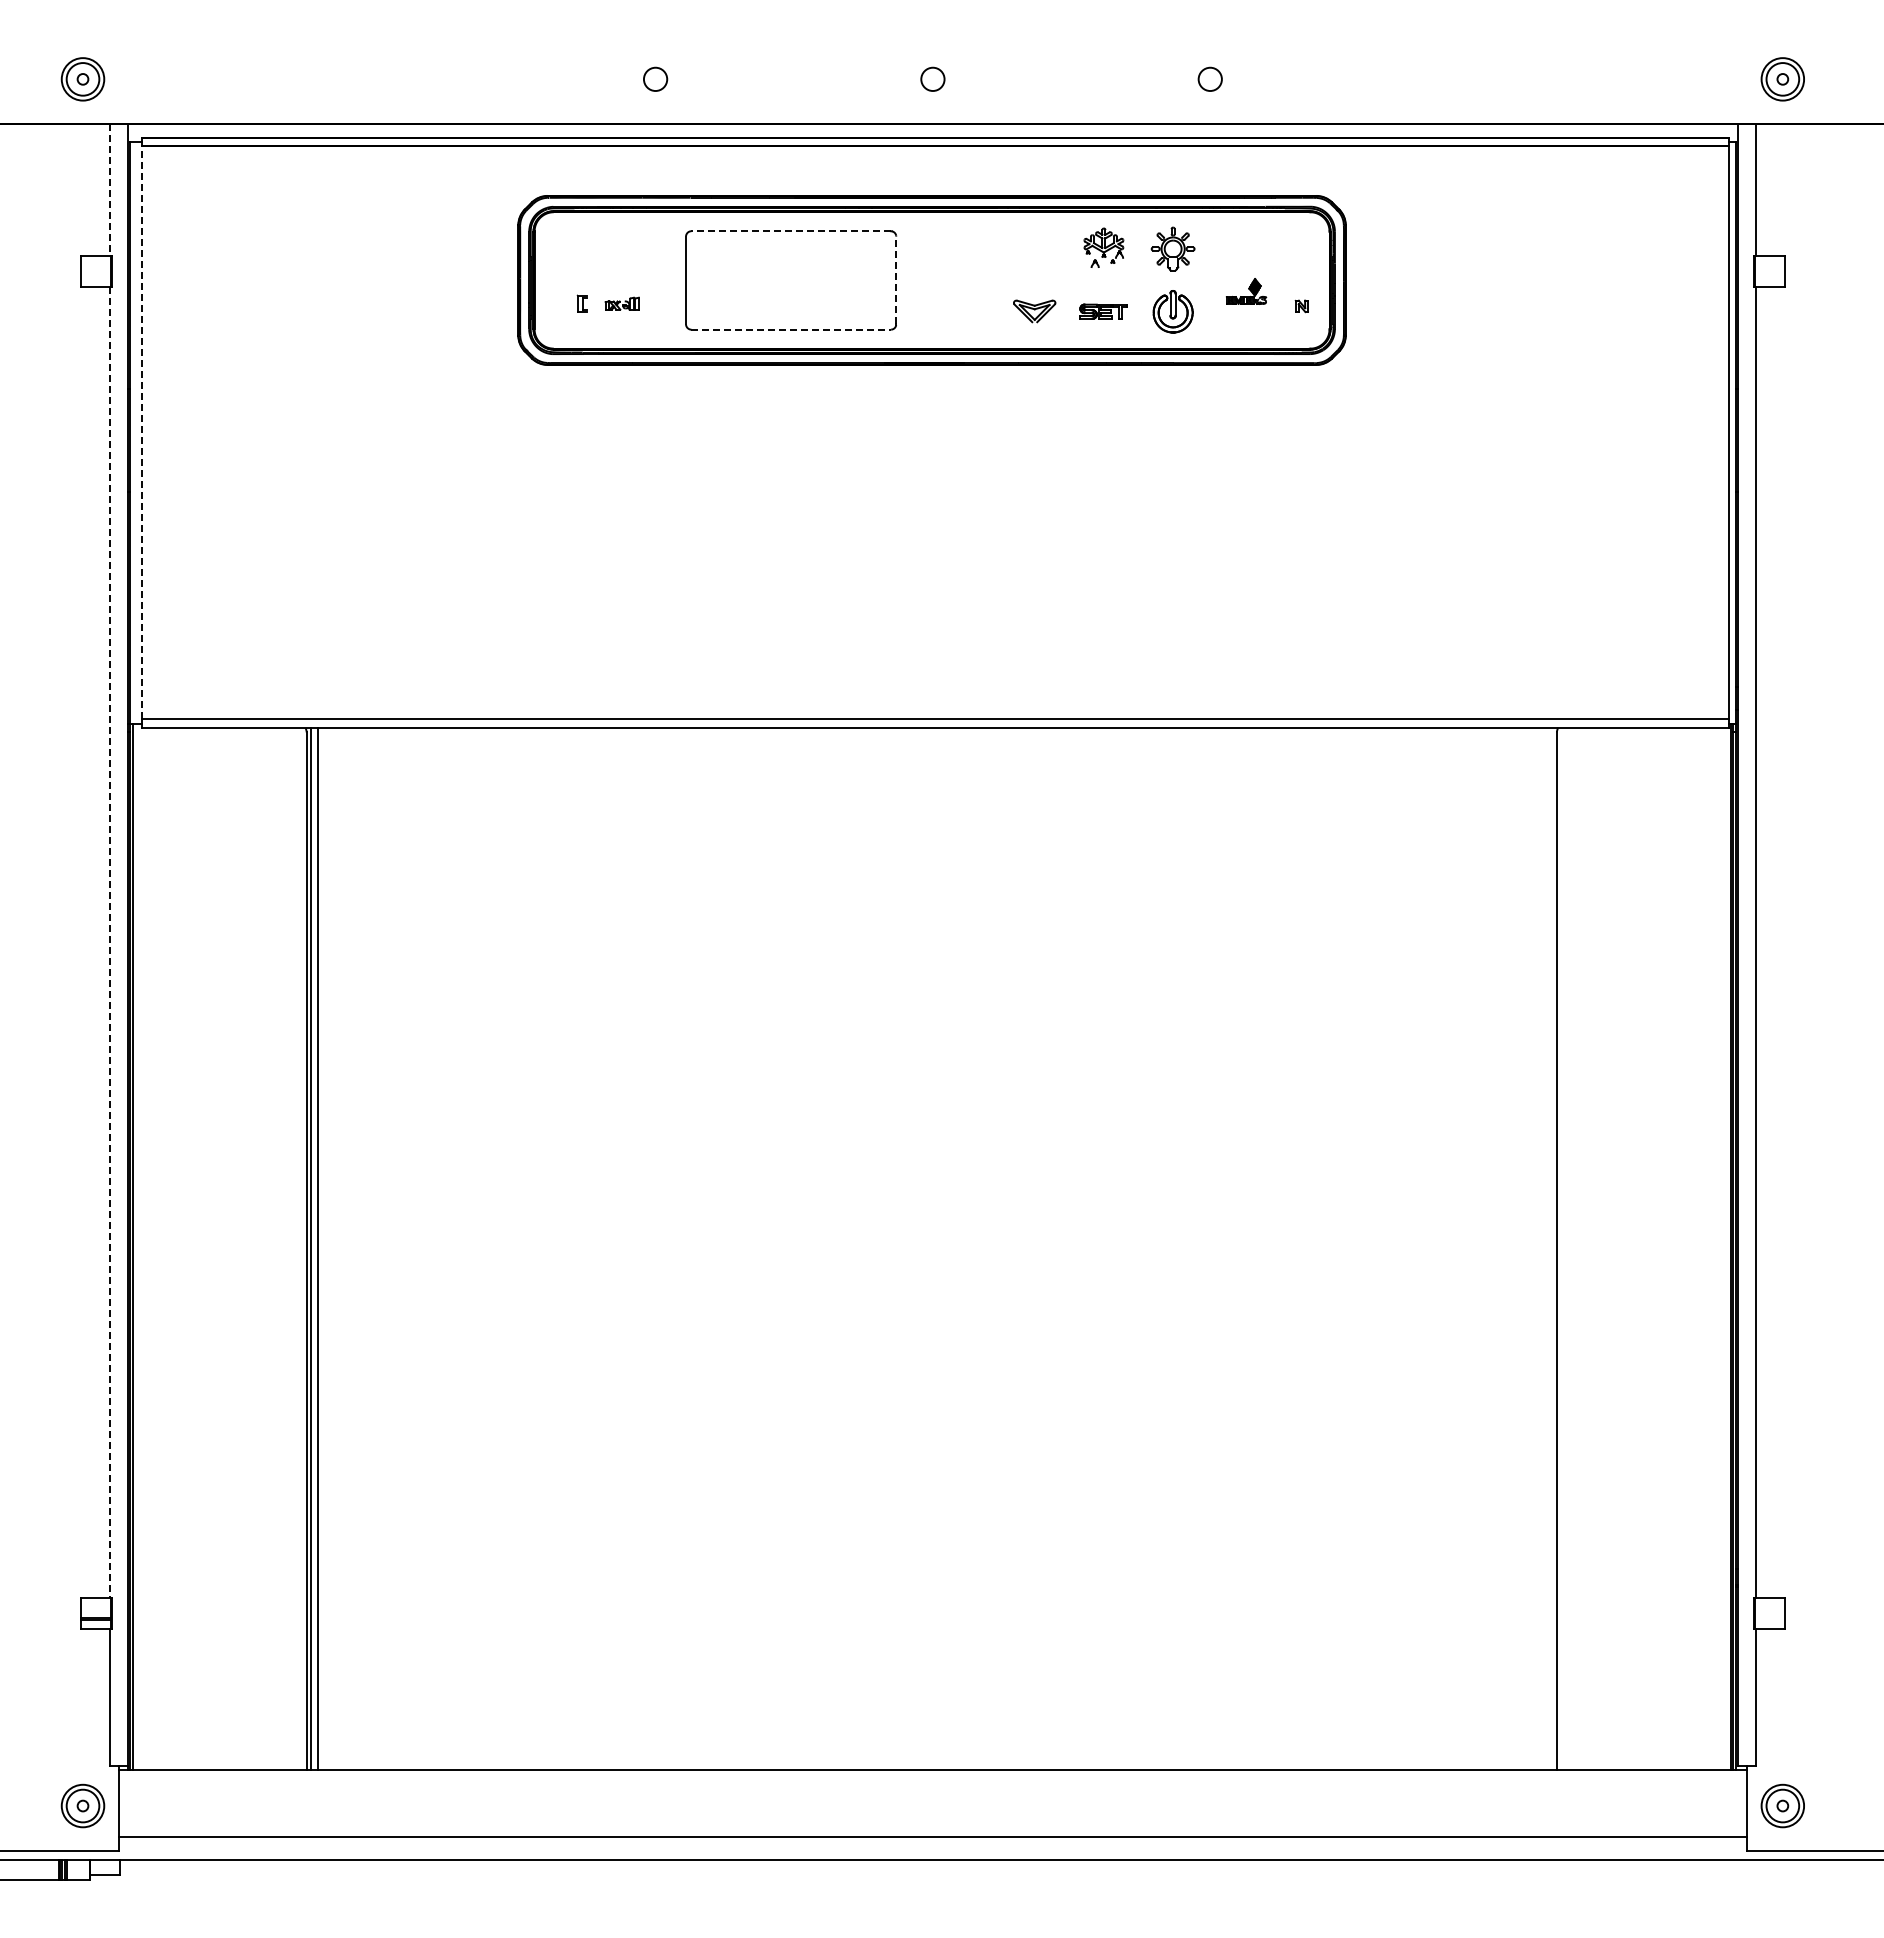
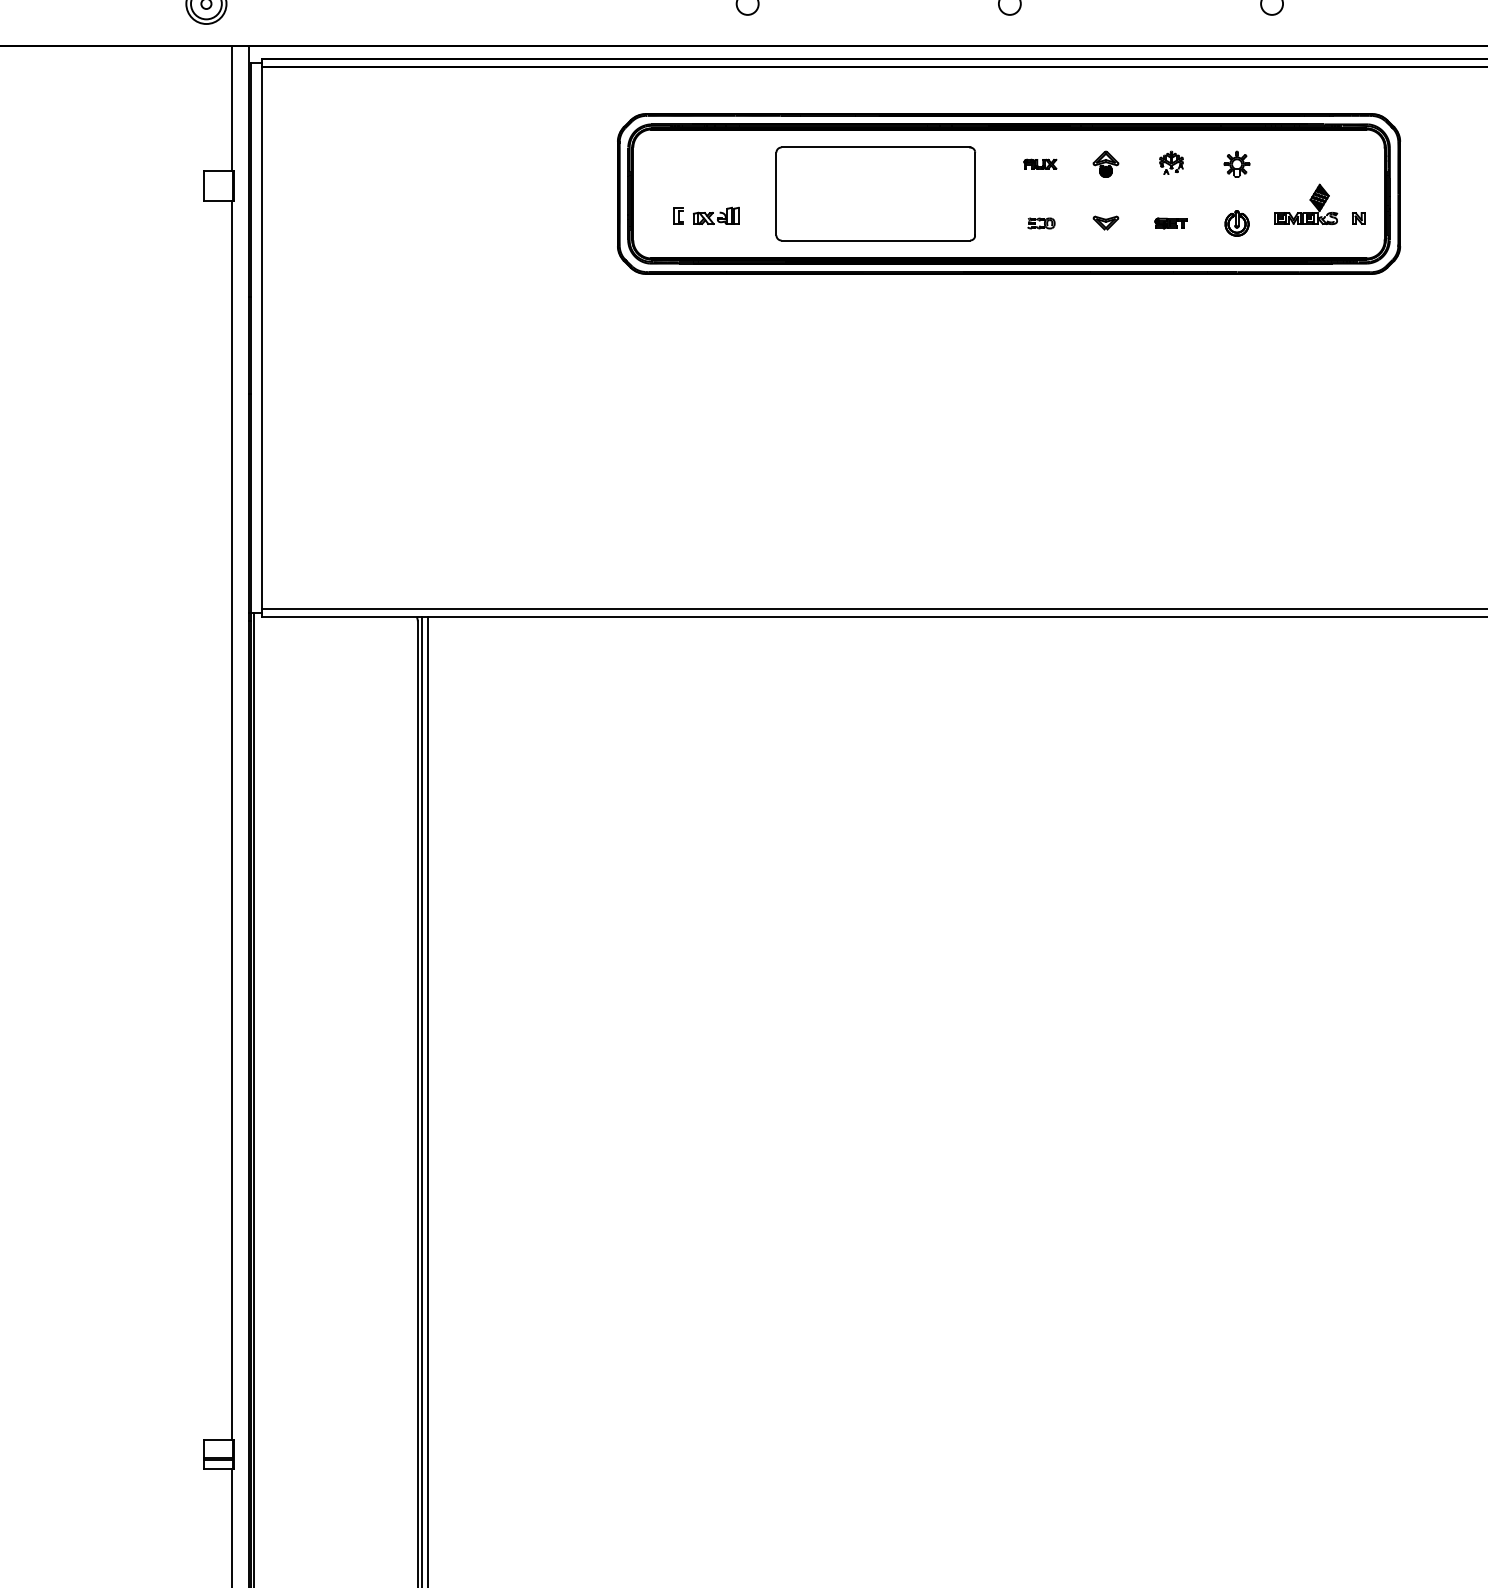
line: (109, 190) -> (231, 108), dashed -> solid
line: (791, 231) -> (876, 147), dashed -> solid
part: (1103, 247) -> (1171, 162), size x0.62
part: (965, 248) -> (1040, 163), added
part: (1034, 248) -> (1105, 163), added
part: (1173, 248) -> (1237, 163), size x0.62
line: (896, 280) -> (975, 194), dashed -> solid
part: (1246, 291) -> (1306, 204), size x1.67
part: (621, 303) -> (715, 215), size x1.43
part: (1034, 310) -> (1105, 222), size x0.62
part: (966, 311) -> (1041, 223), added
part: (1103, 311) -> (1171, 223), size x0.71
part: (1173, 311) -> (1237, 223), size x0.62
line: (791, 329) -> (876, 240), dashed -> solid
line: (141, 432) -> (261, 337), dashed -> solid
line: (109, 943) -> (231, 820), dashed -> solid

